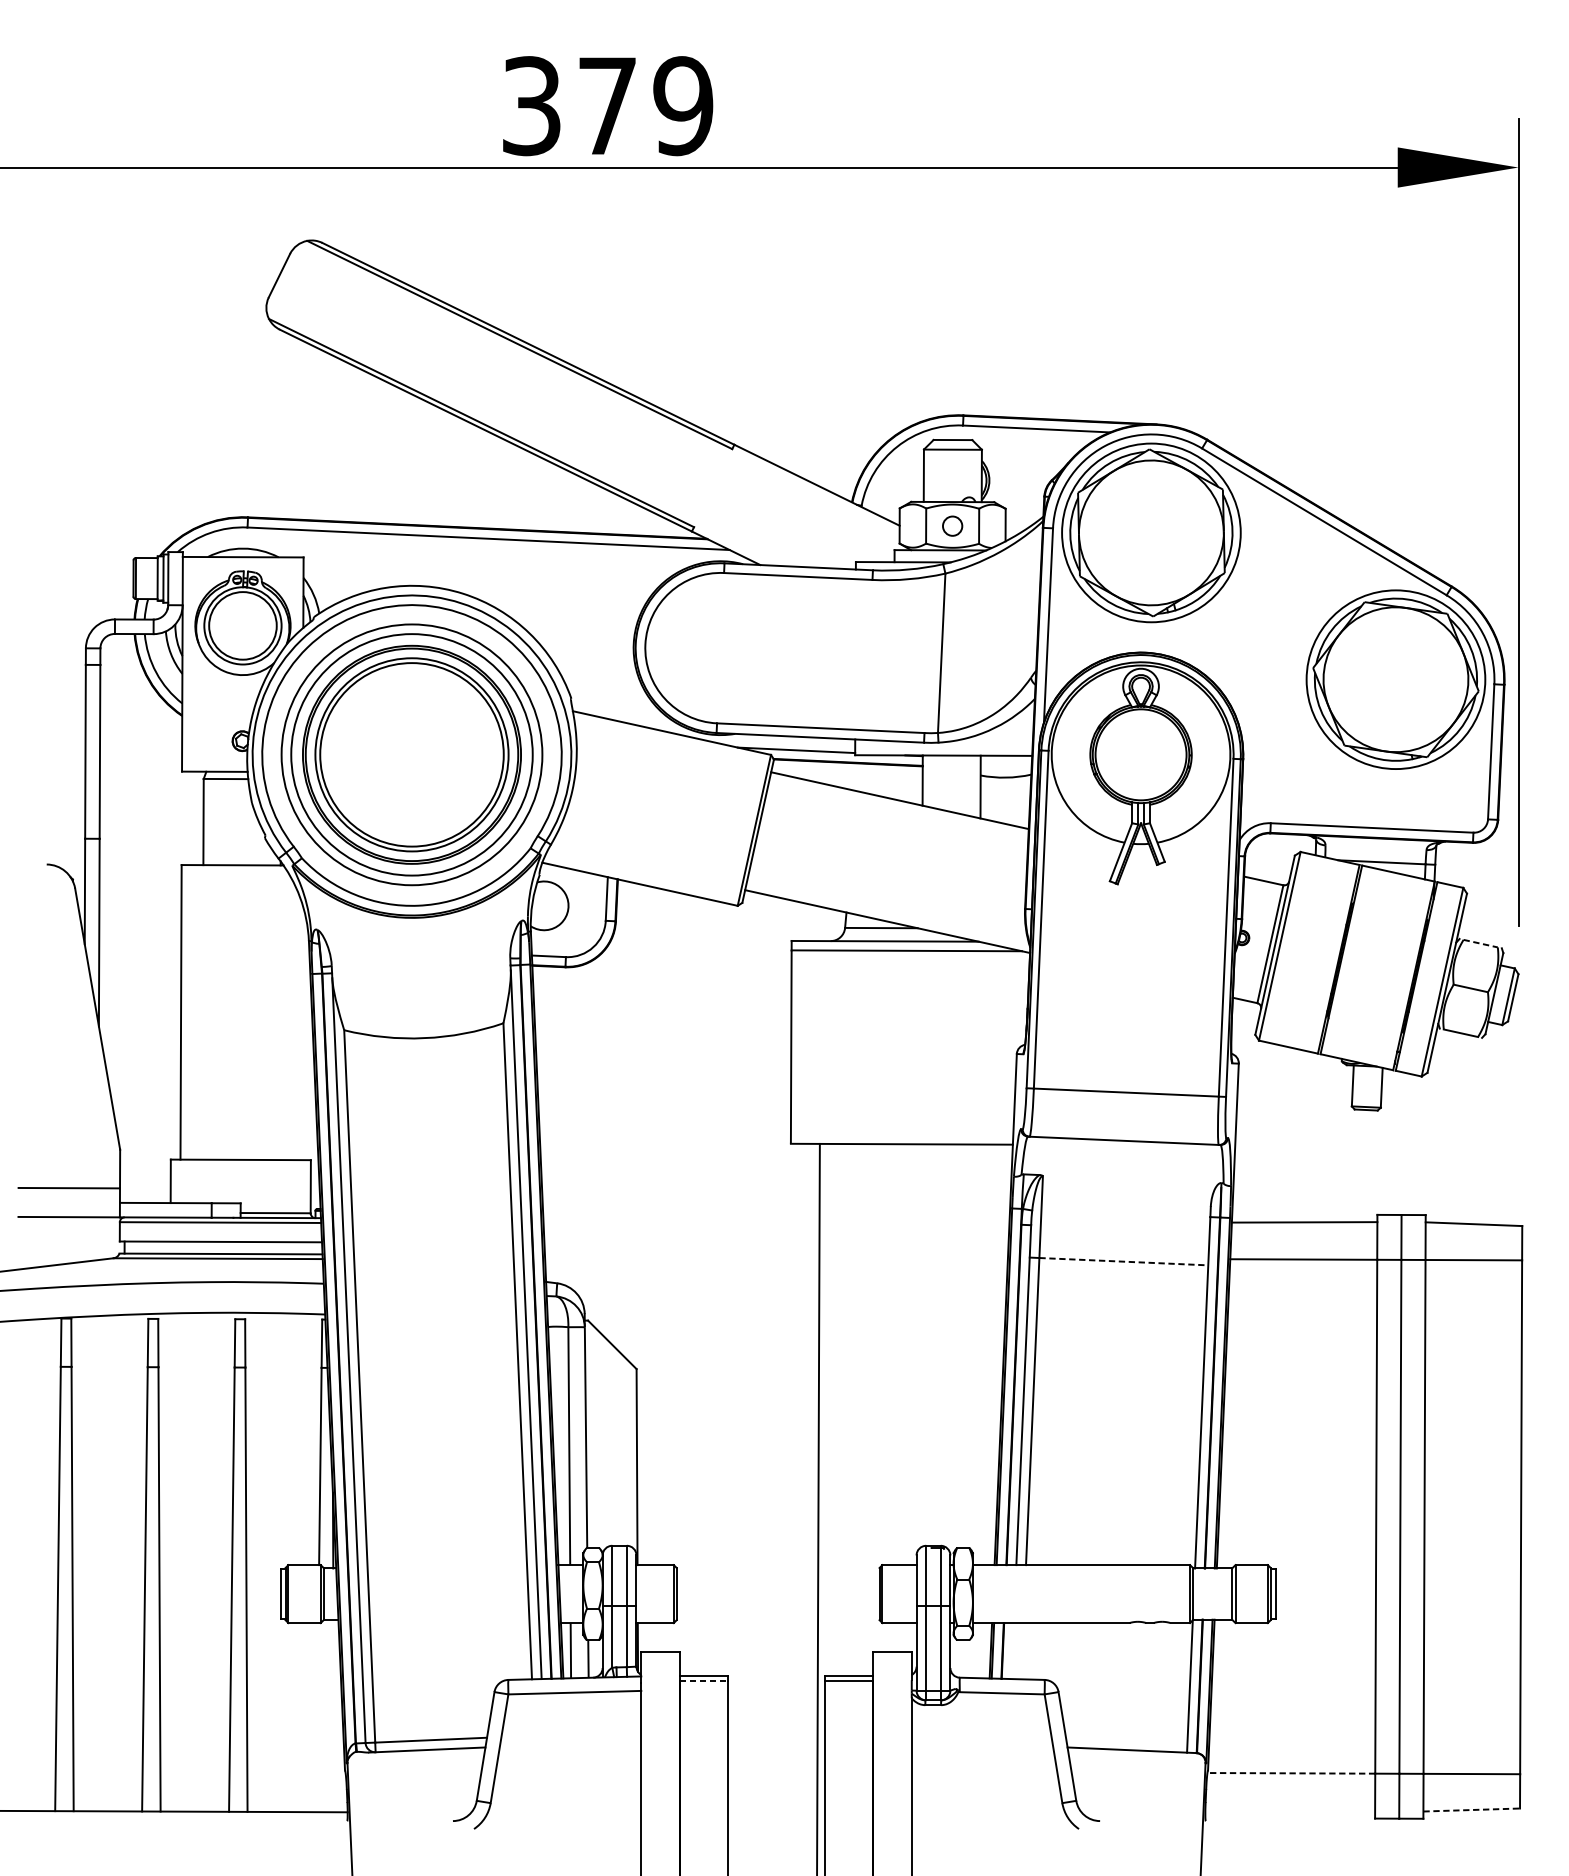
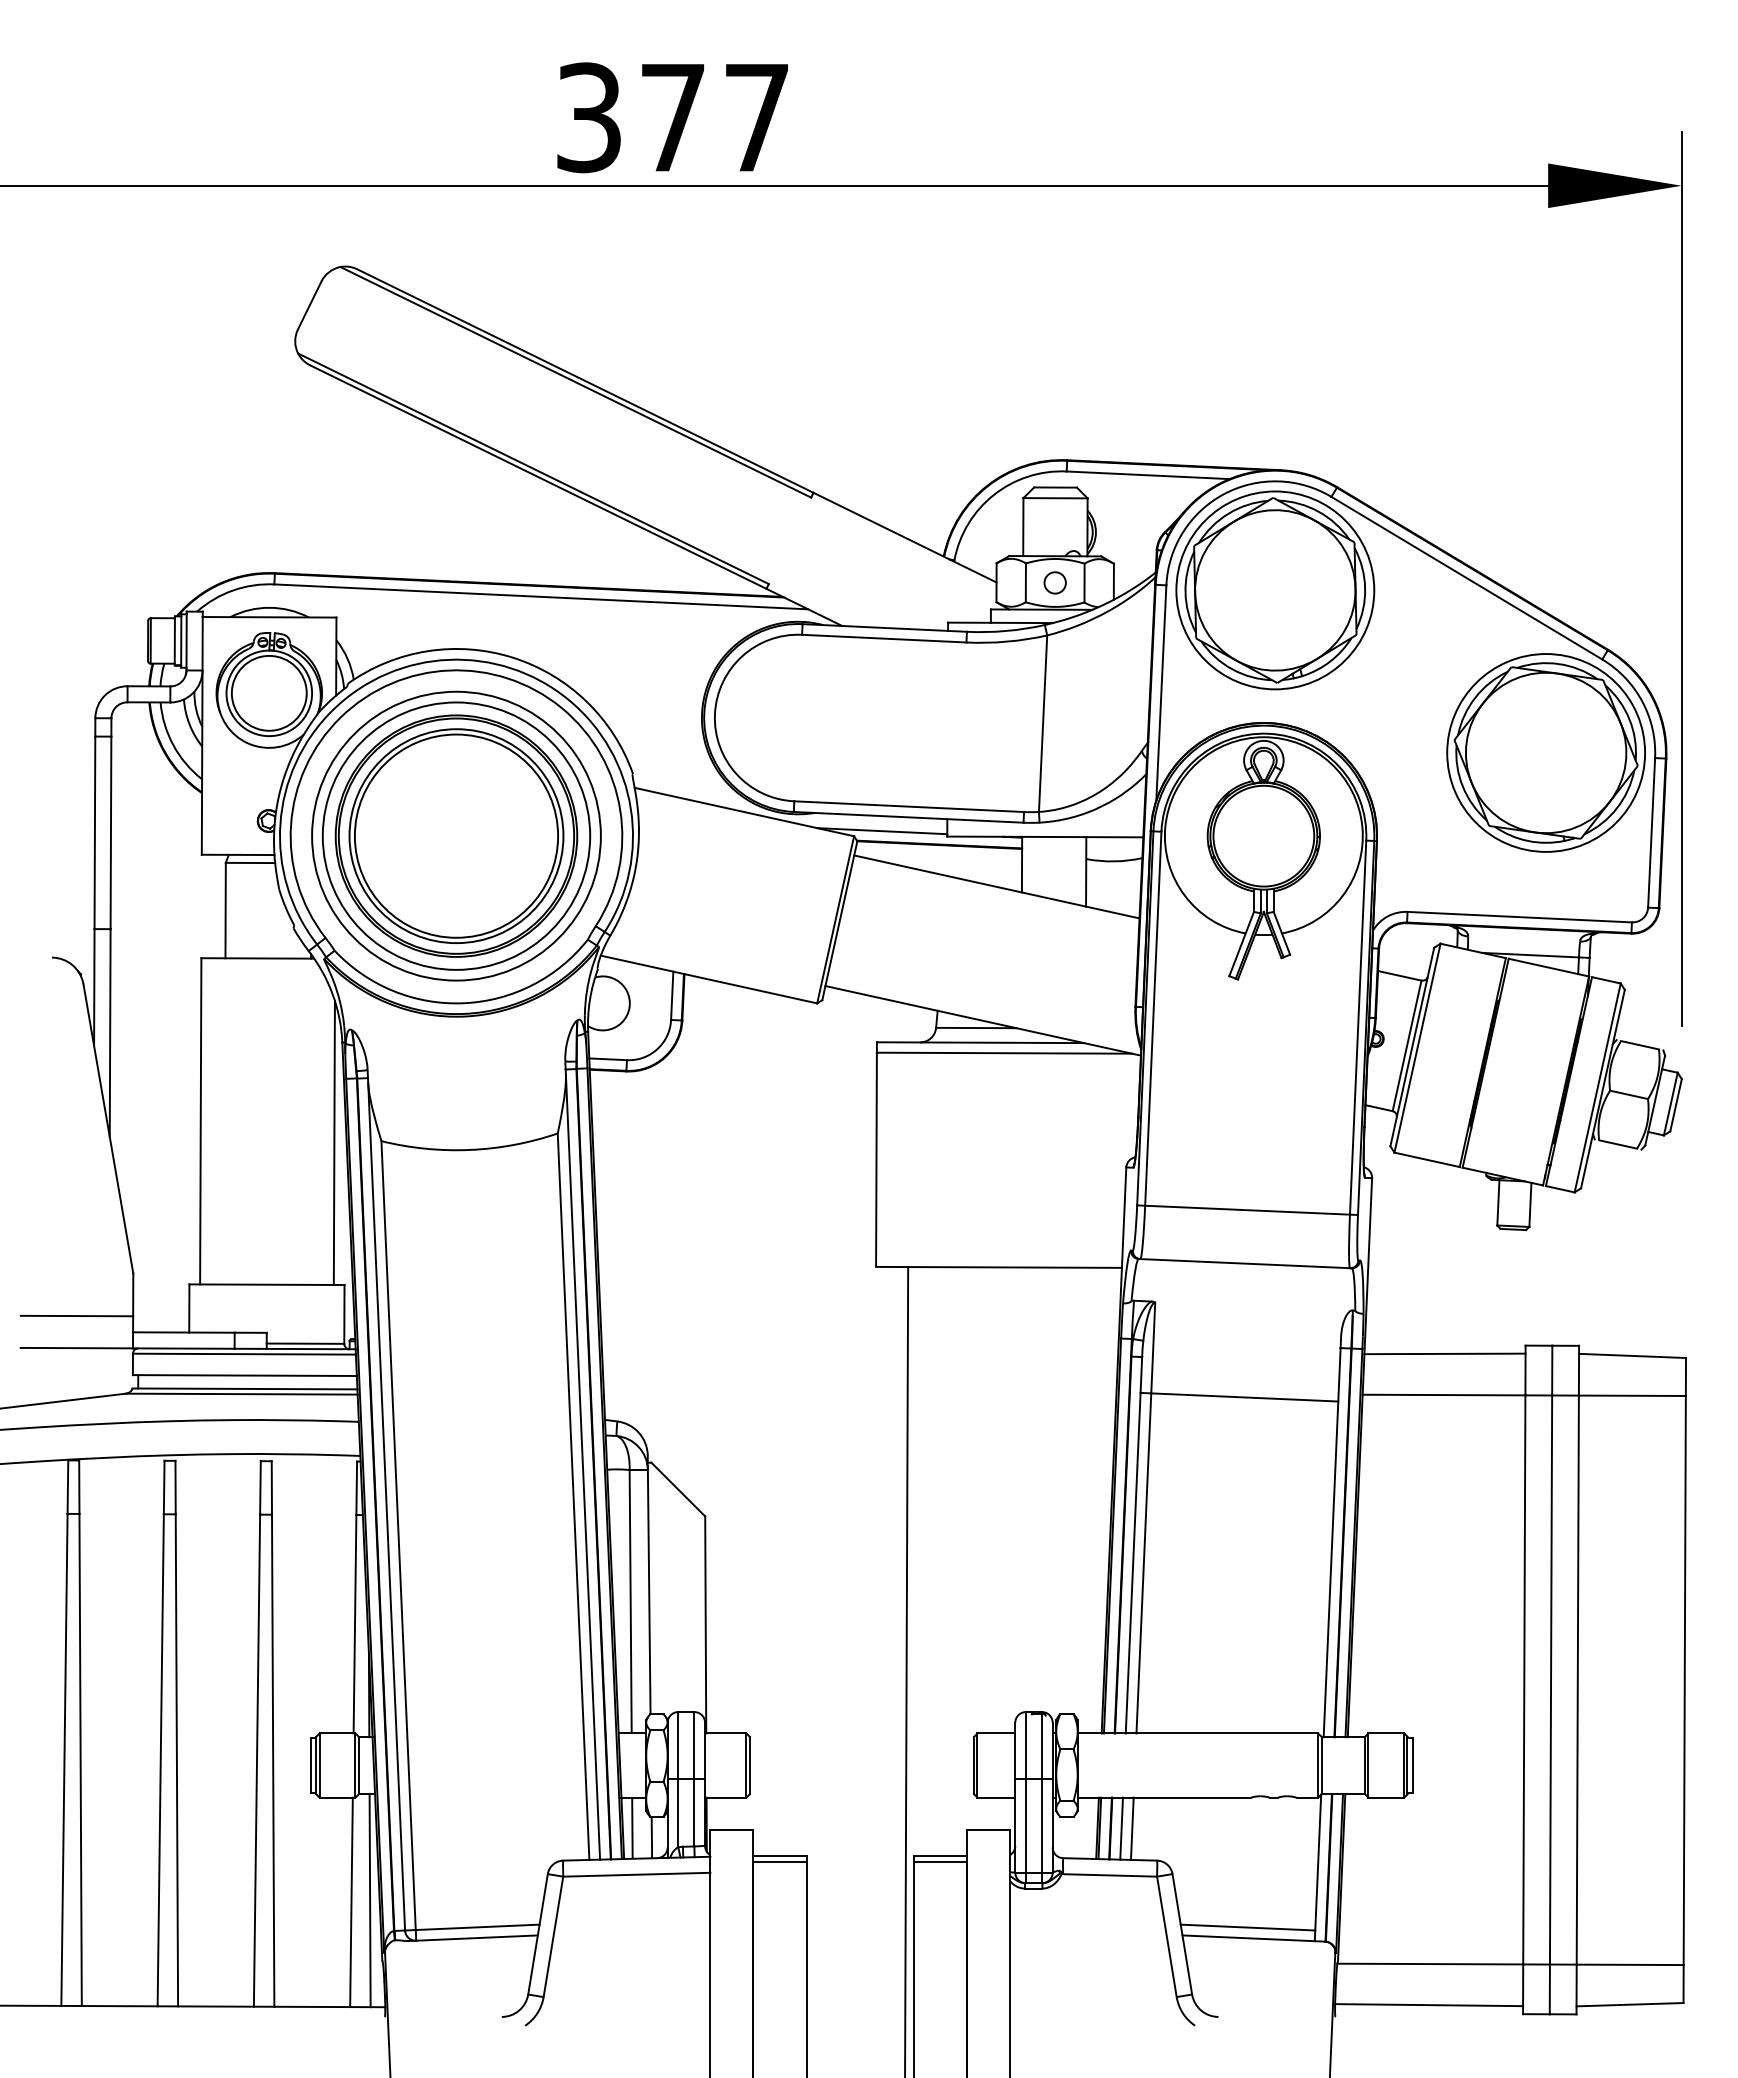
text: (682, 105) -> (756, 117), 379 -> 377
line: (1481, 943) -> (1640, 1045), dashed -> solid
line: (300, 1031) -> (333, 1142), added
line: (1123, 1261) -> (1244, 1397), dashed -> solid
line: (1012, 1650) -> (1121, 1828), added
line: (1021, 1650) -> (1131, 1828), added
line: (703, 1680) -> (779, 1861), dashed -> solid
line: (333, 1715) -> (369, 1900), added
line: (317, 1717) -> (351, 1902), added
line: (1126, 1740) -> (1247, 1927), added
line: (1291, 1773) -> (1430, 1964), dashed -> solid
line: (1472, 1809) -> (1630, 2004), dashed -> solid
line: (1290, 1810) -> (1429, 2005), added

